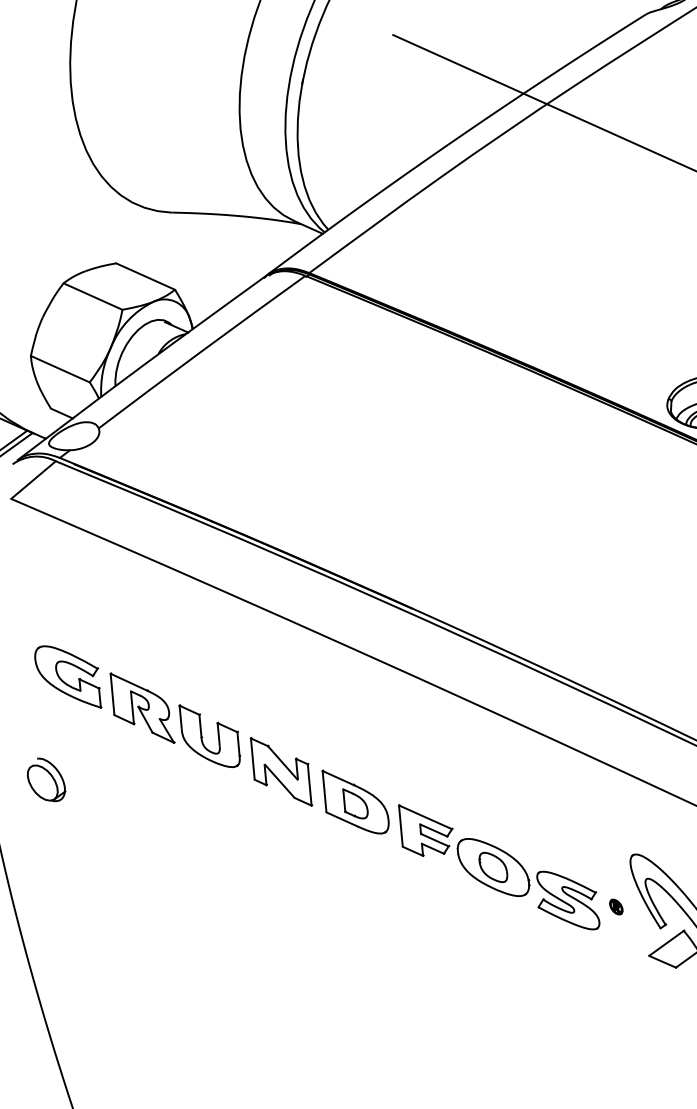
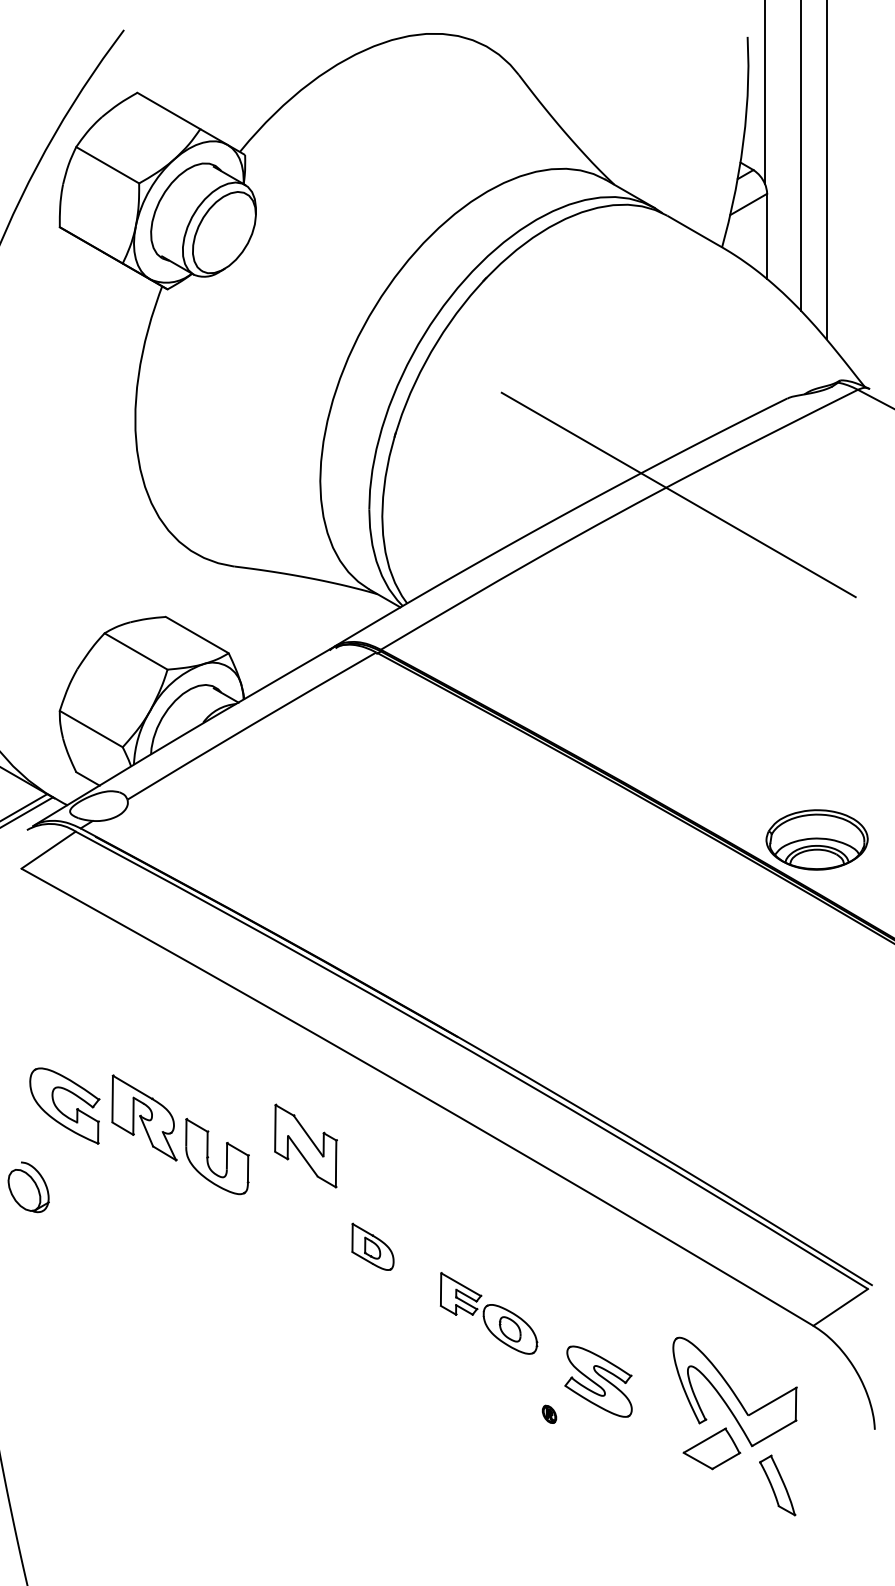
part: (63, 680) -> (59, 1109), moved
part: (280, 771) -> (305, 1145), moved
part: (355, 801) -> (372, 1246), size x0.6
part: (464, 850) -> (488, 1313), size x0.7
part: (616, 906) -> (549, 1413), moved

